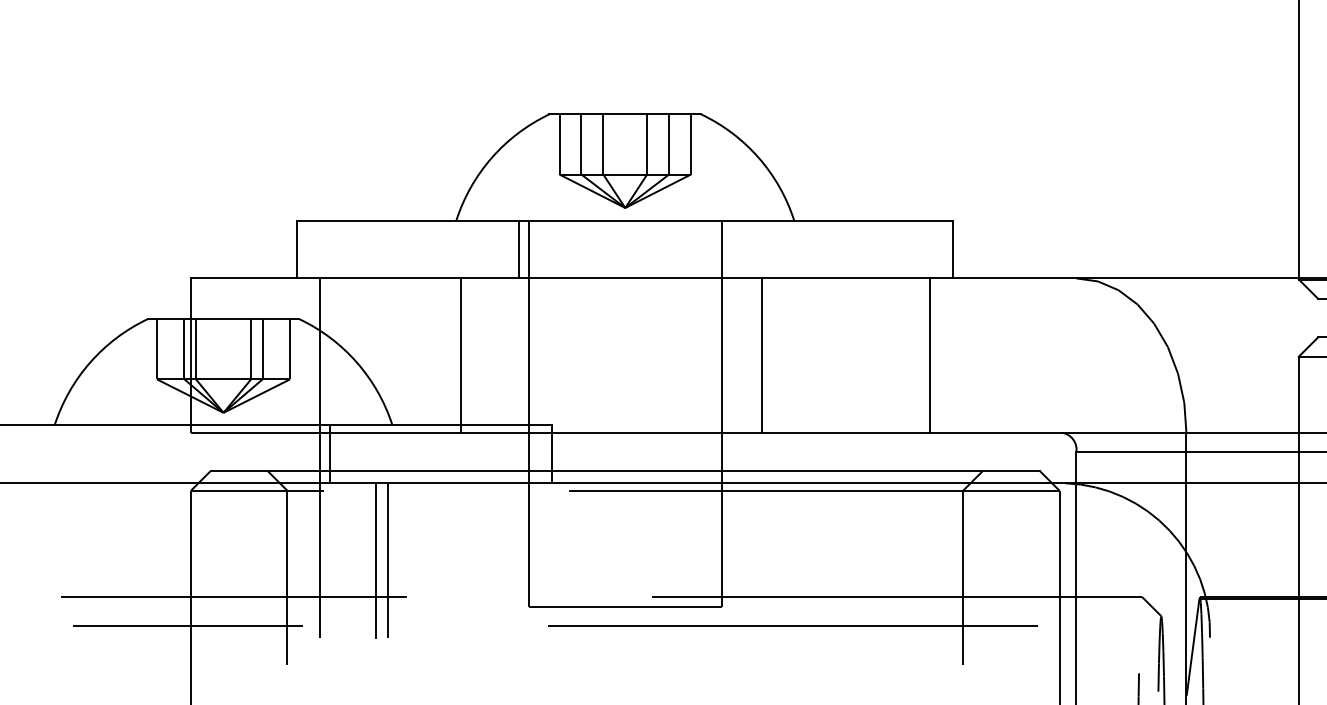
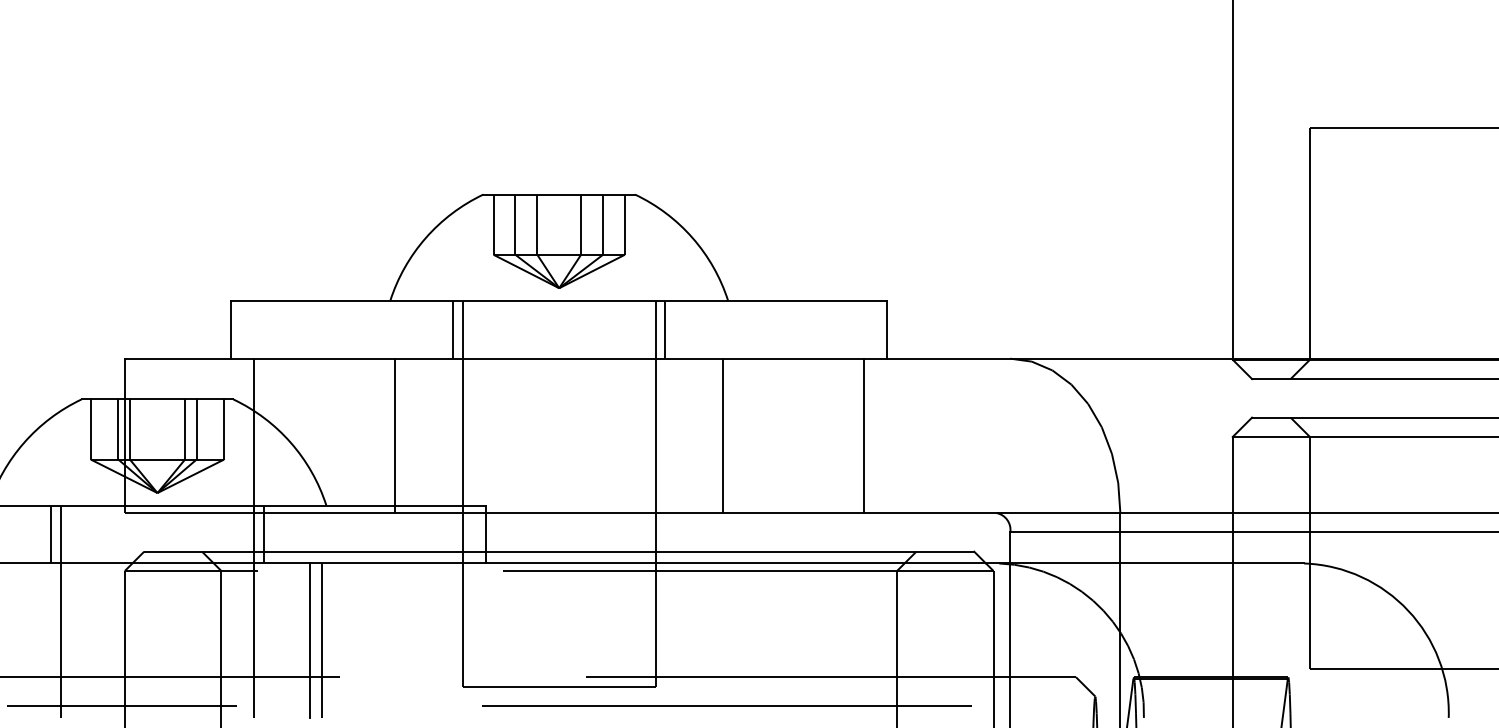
line: (731, 249) -> (665, 329), added
line: (762, 355) -> (723, 435), moved
line: (117, 454) -> (51, 534), added
line: (126, 531) -> (60, 611), added

